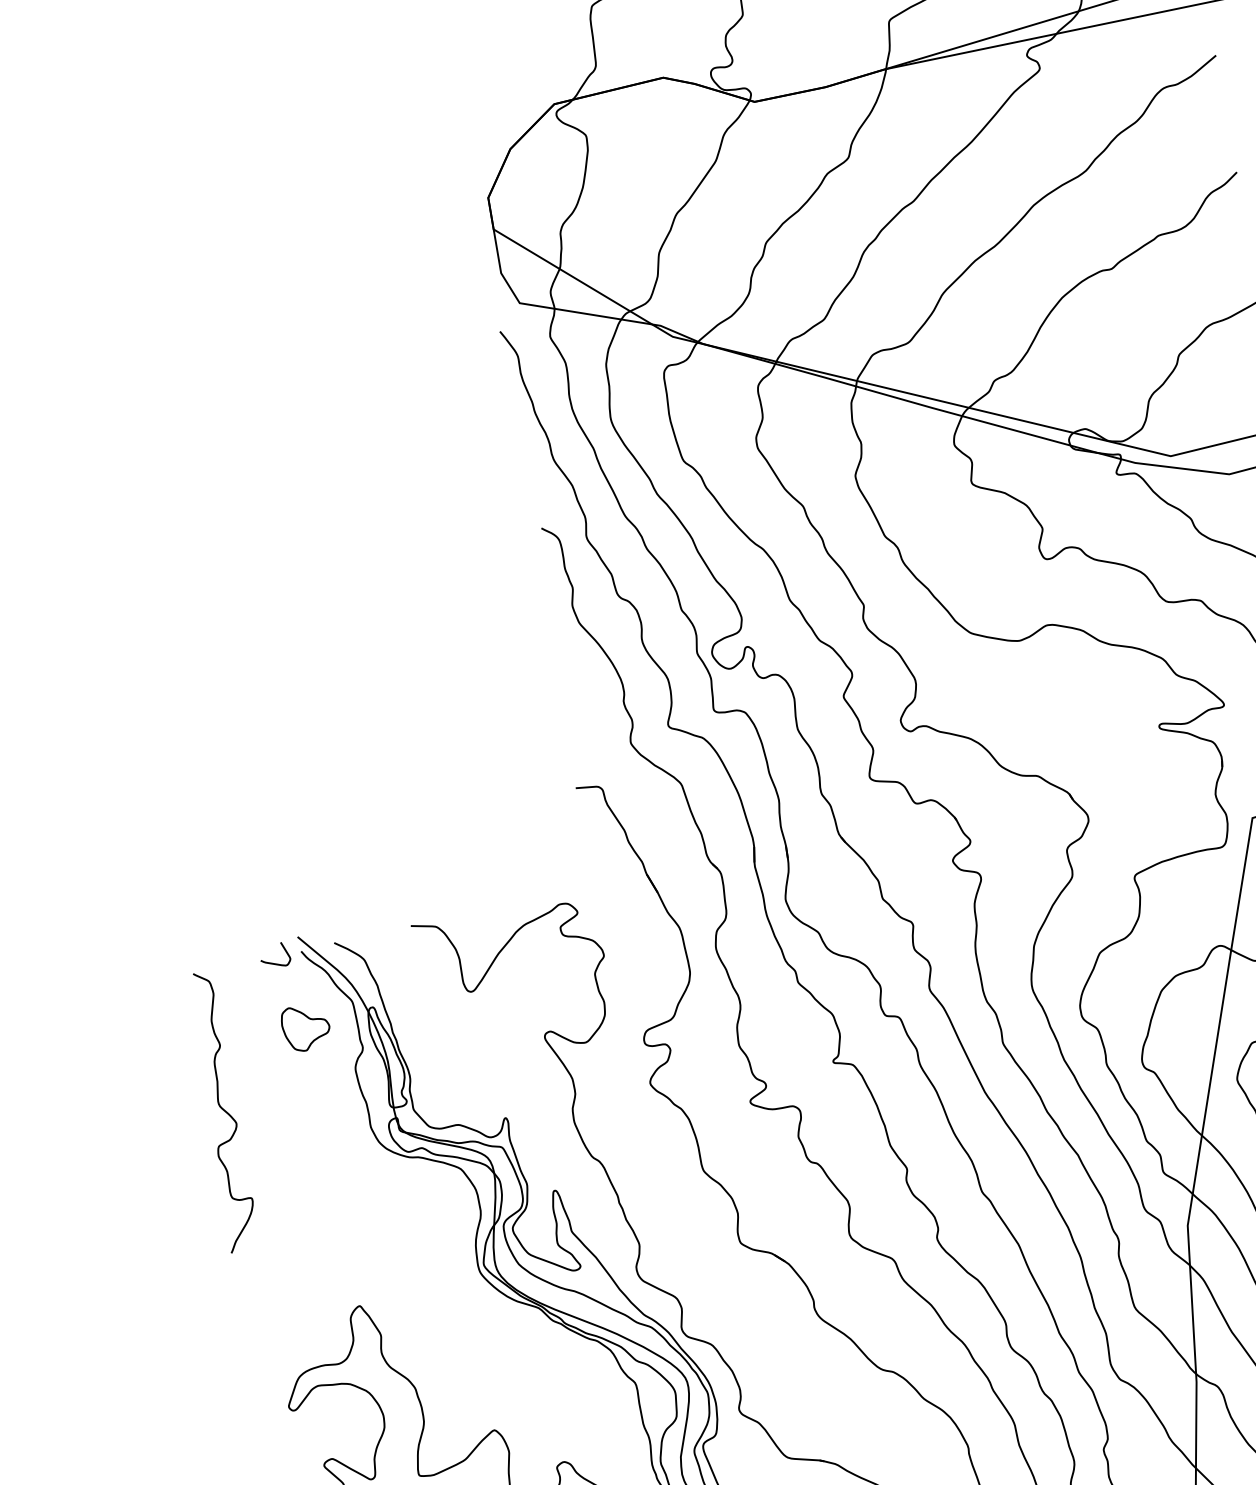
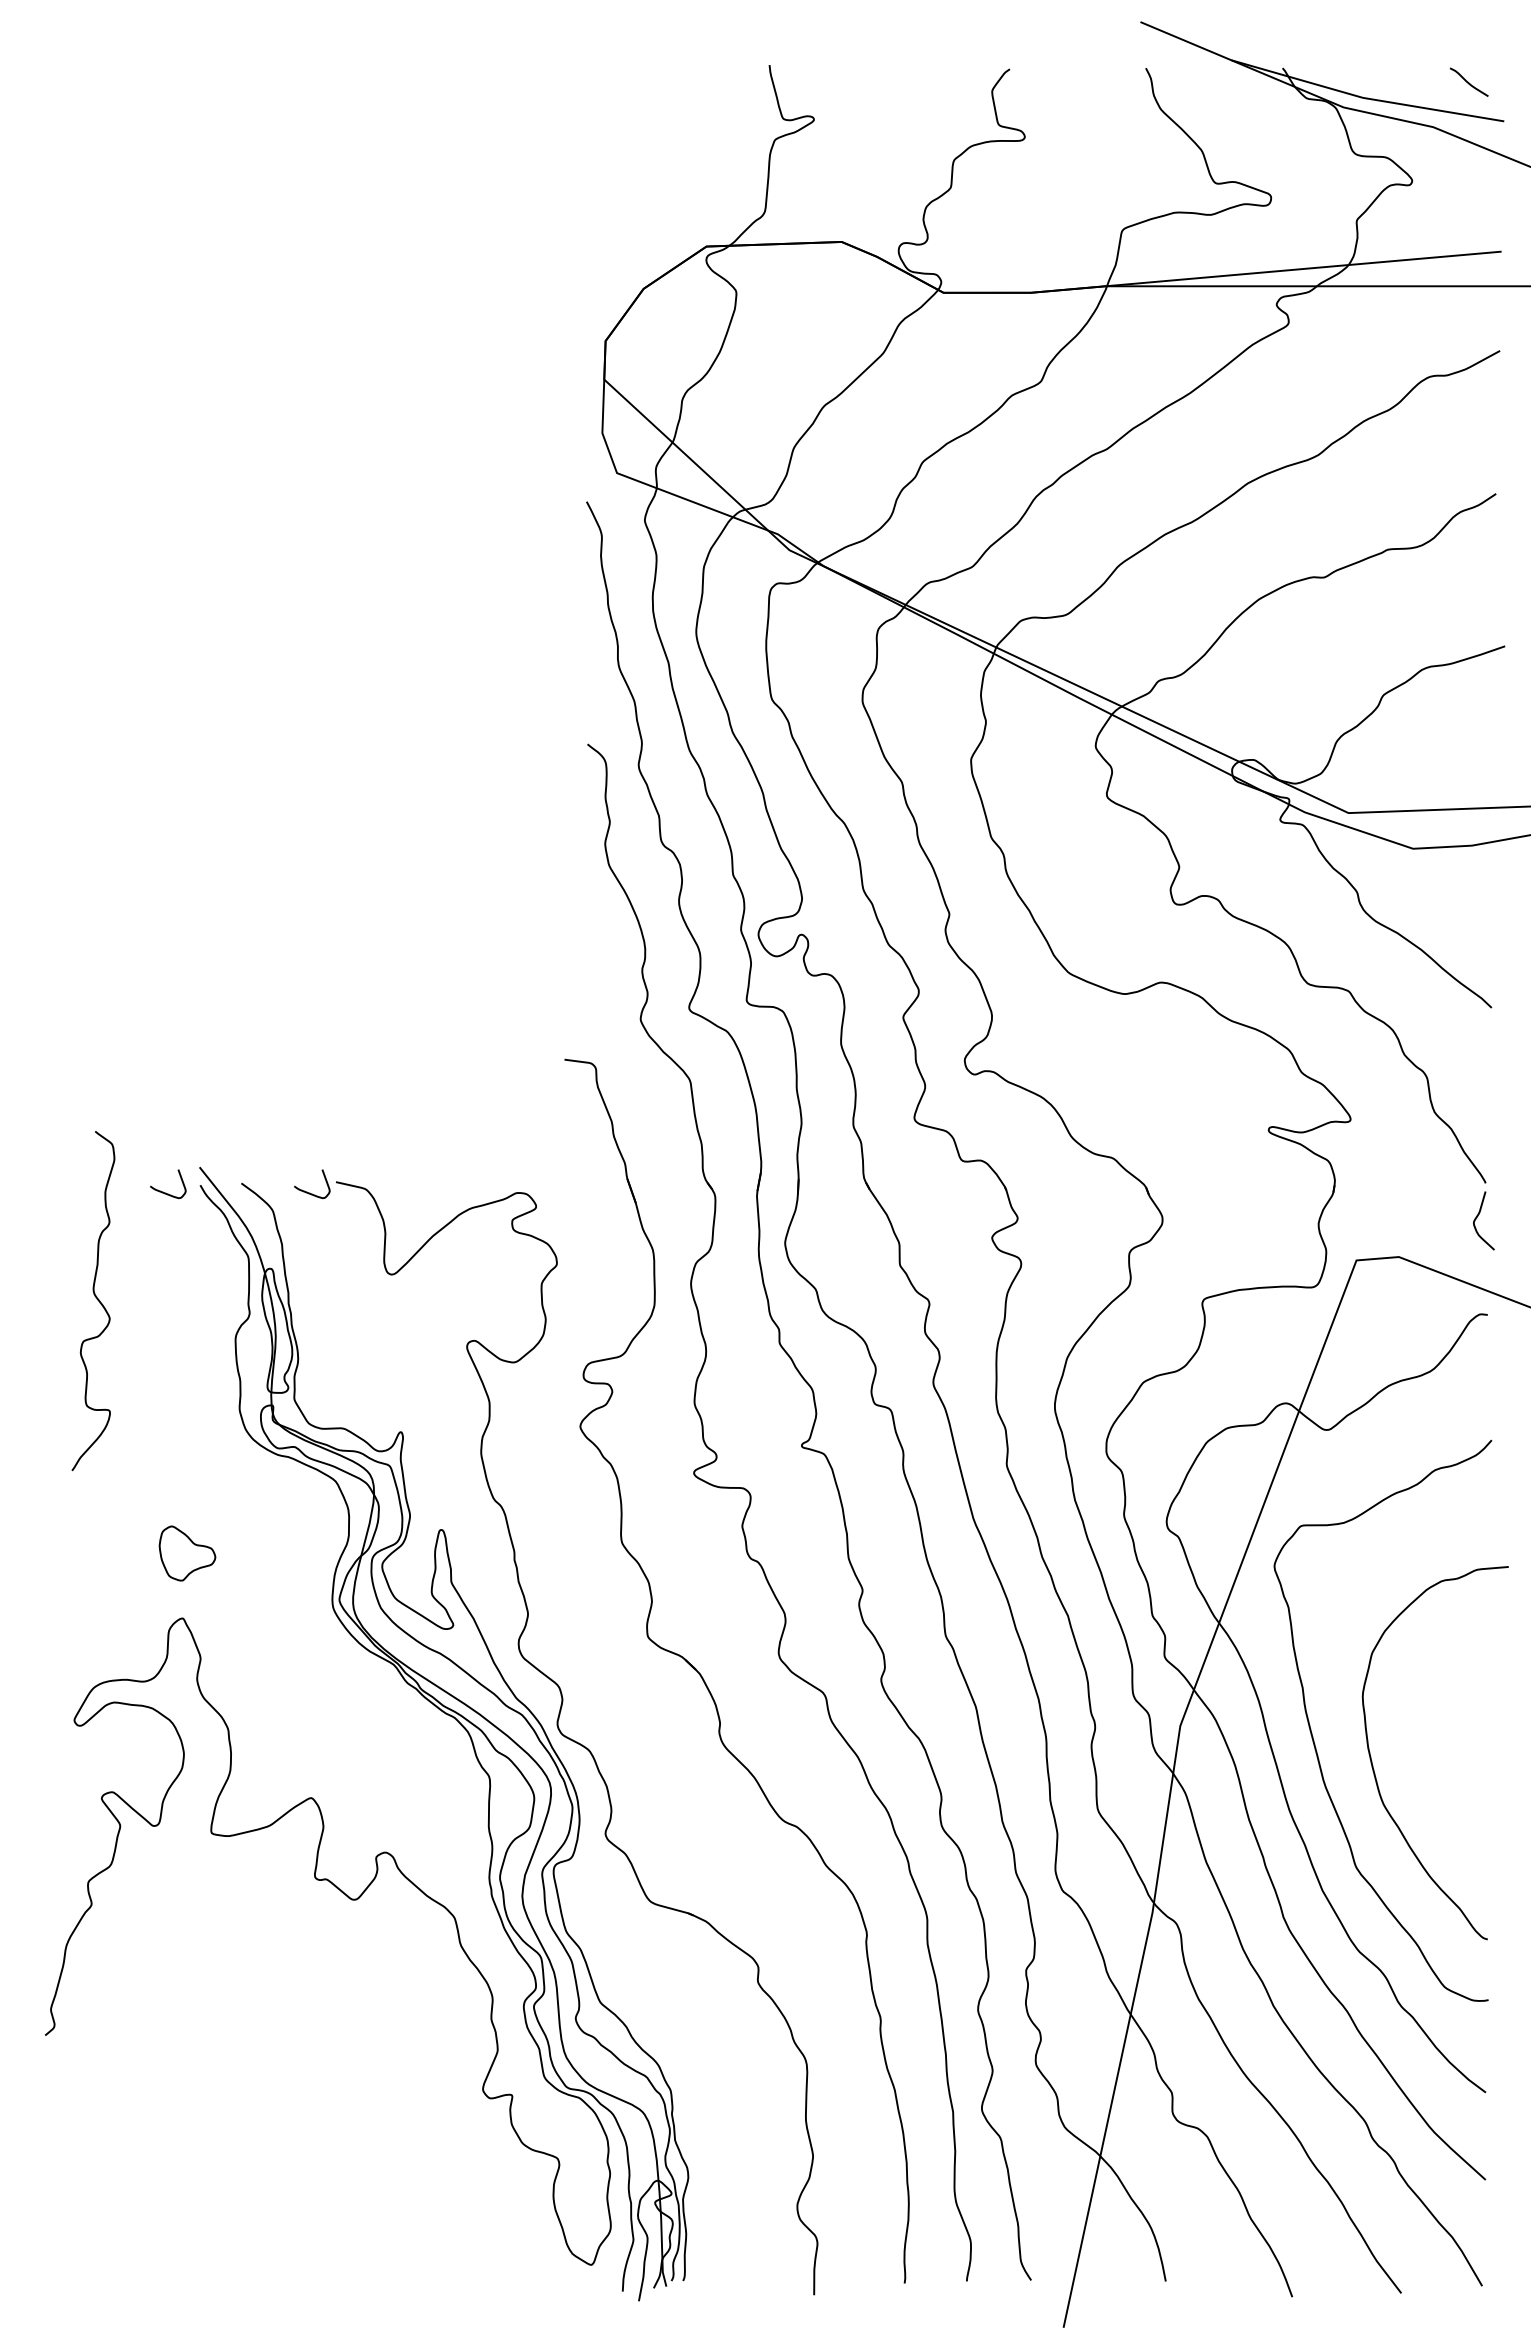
curve: (391, 938) -> (309, 1192), added
part: (306, 1027) -> (187, 1553), moved
curve: (222, 1110) -> (96, 1299), moved

